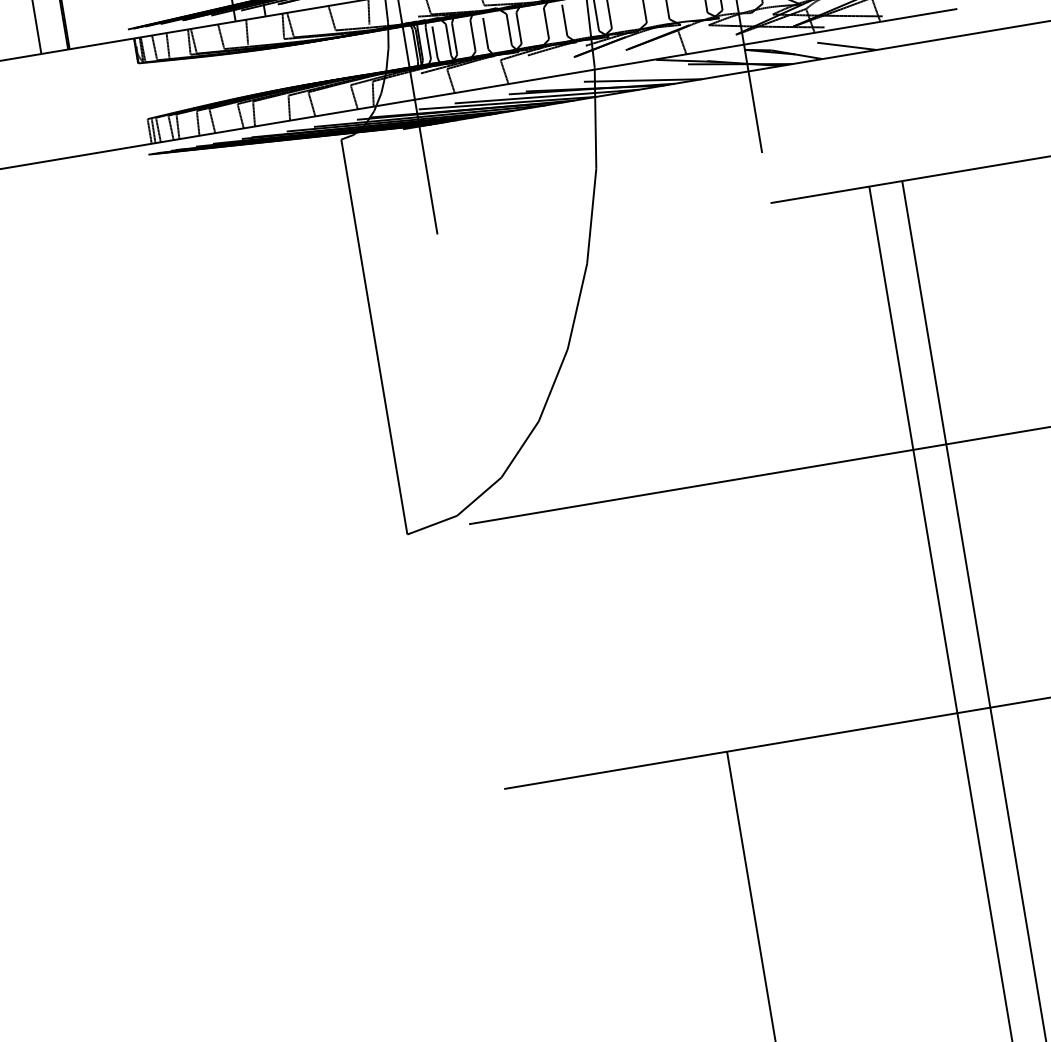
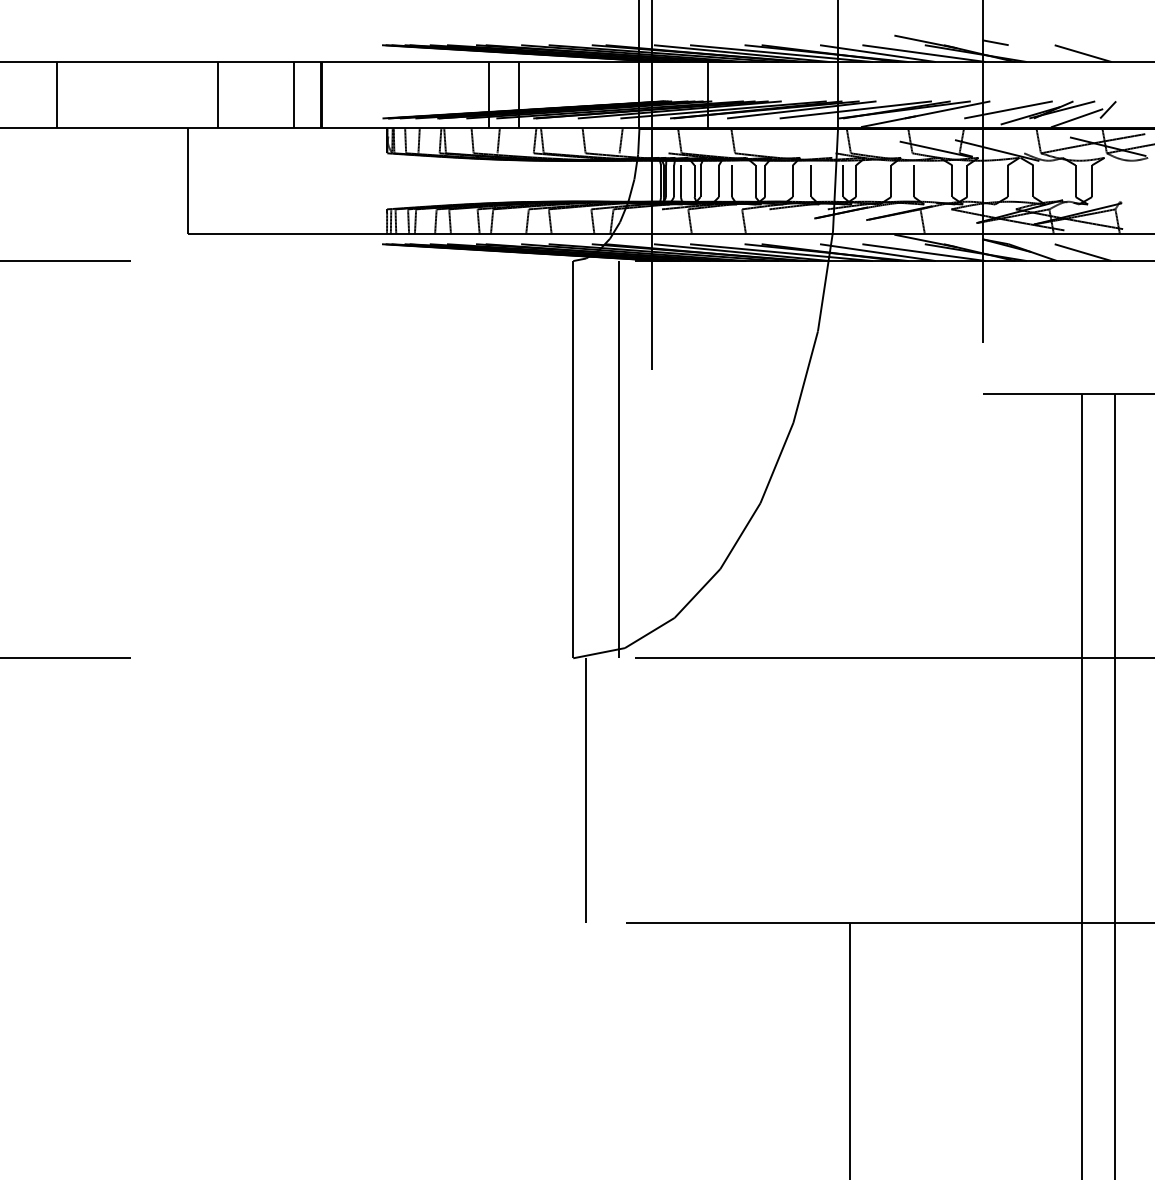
line: (689, 72) -> (924, 252), added
line: (419, 329) -> (618, 459), added
line: (441, 663) -> (585, 790), added

